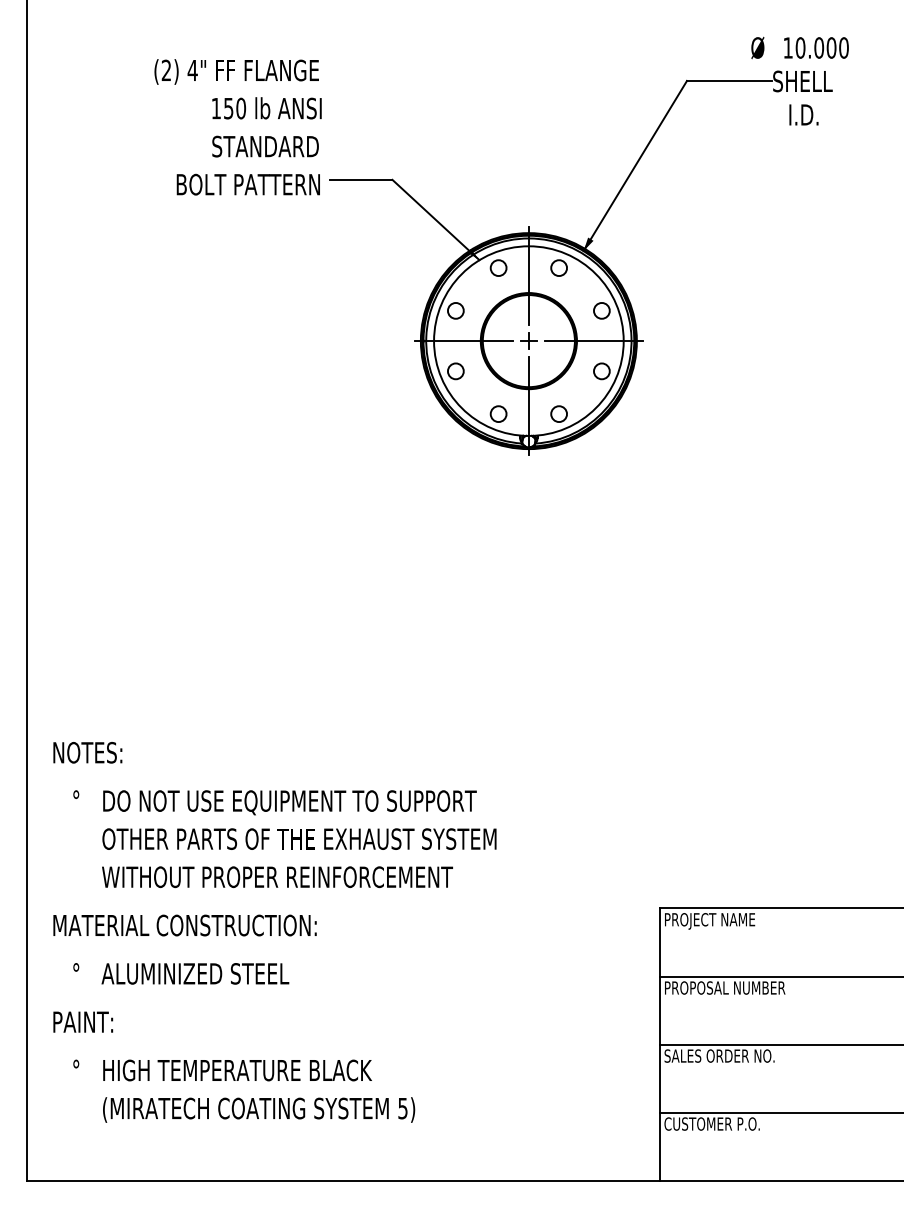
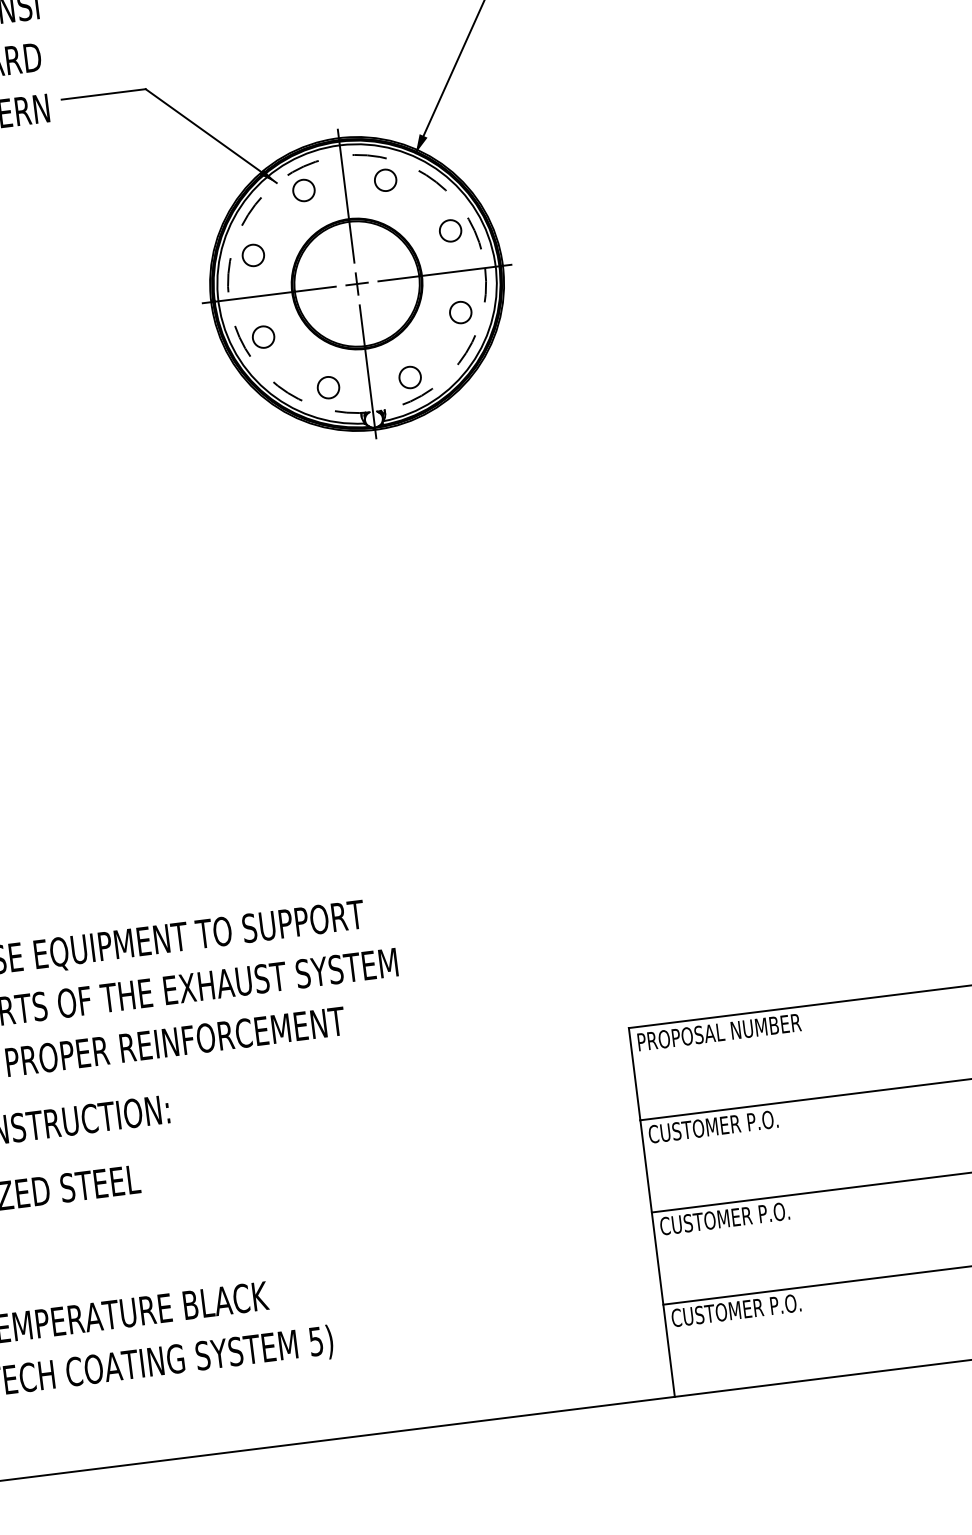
circle: (528, 340) -> (356, 283), solid -> dashed
text: (736, 921) -> (735, 1032), PROJECT NAME -> PROPOSAL NUMBER
text: (724, 987) -> (729, 1124), PROPOSAL NUMBER -> CUSTOMER P.O.
text: (719, 1055) -> (734, 1216), SALES ORDER NO. -> CUSTOMER P.O.

